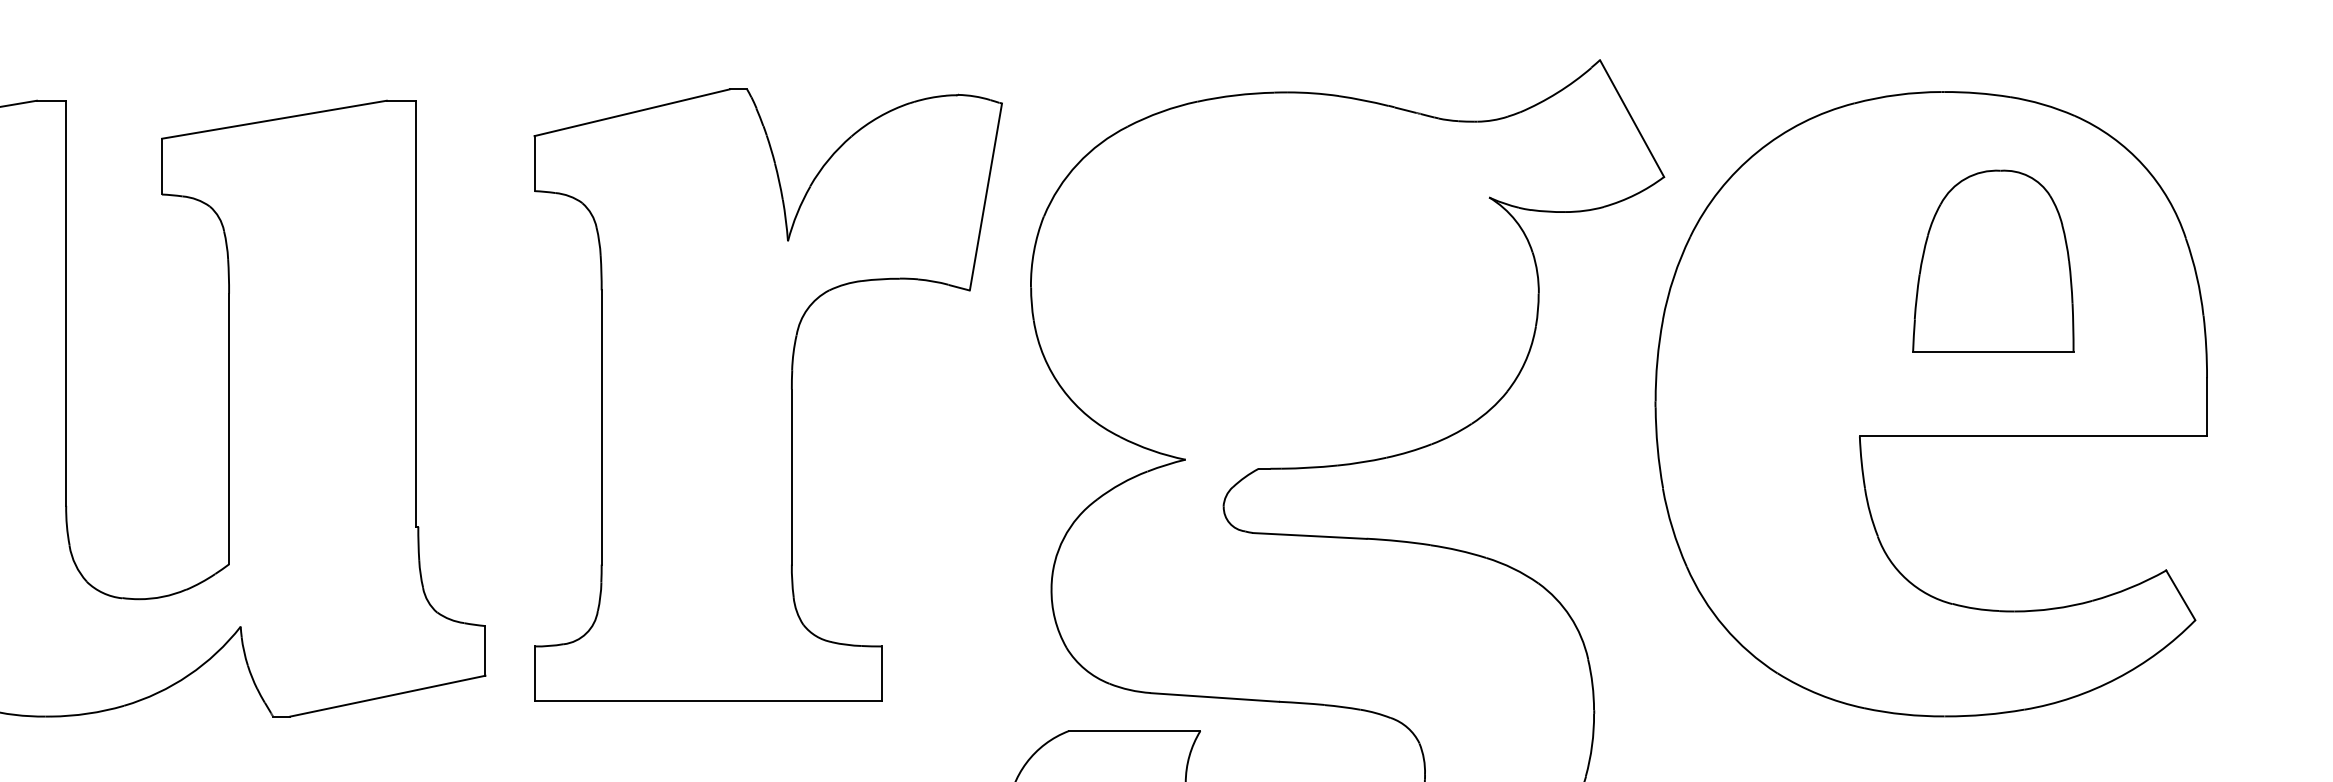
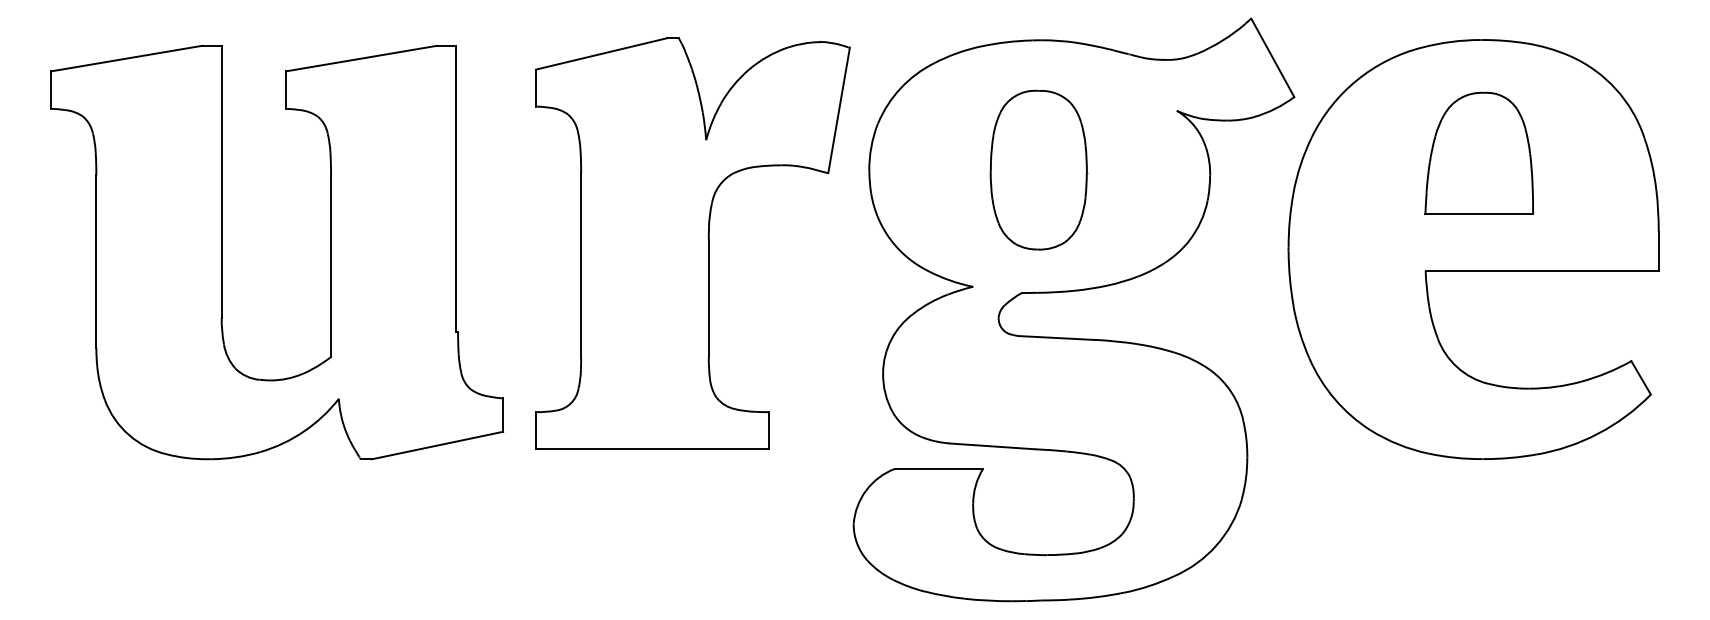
part: (1992, 259) -> (1478, 152), moved
part: (1283, 284) -> (1038, 169), added

